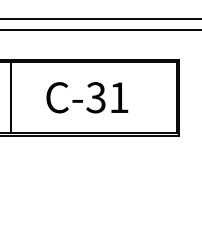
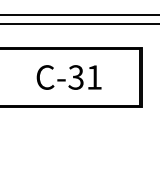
line: (10, 97) -> (8, 77), removed

